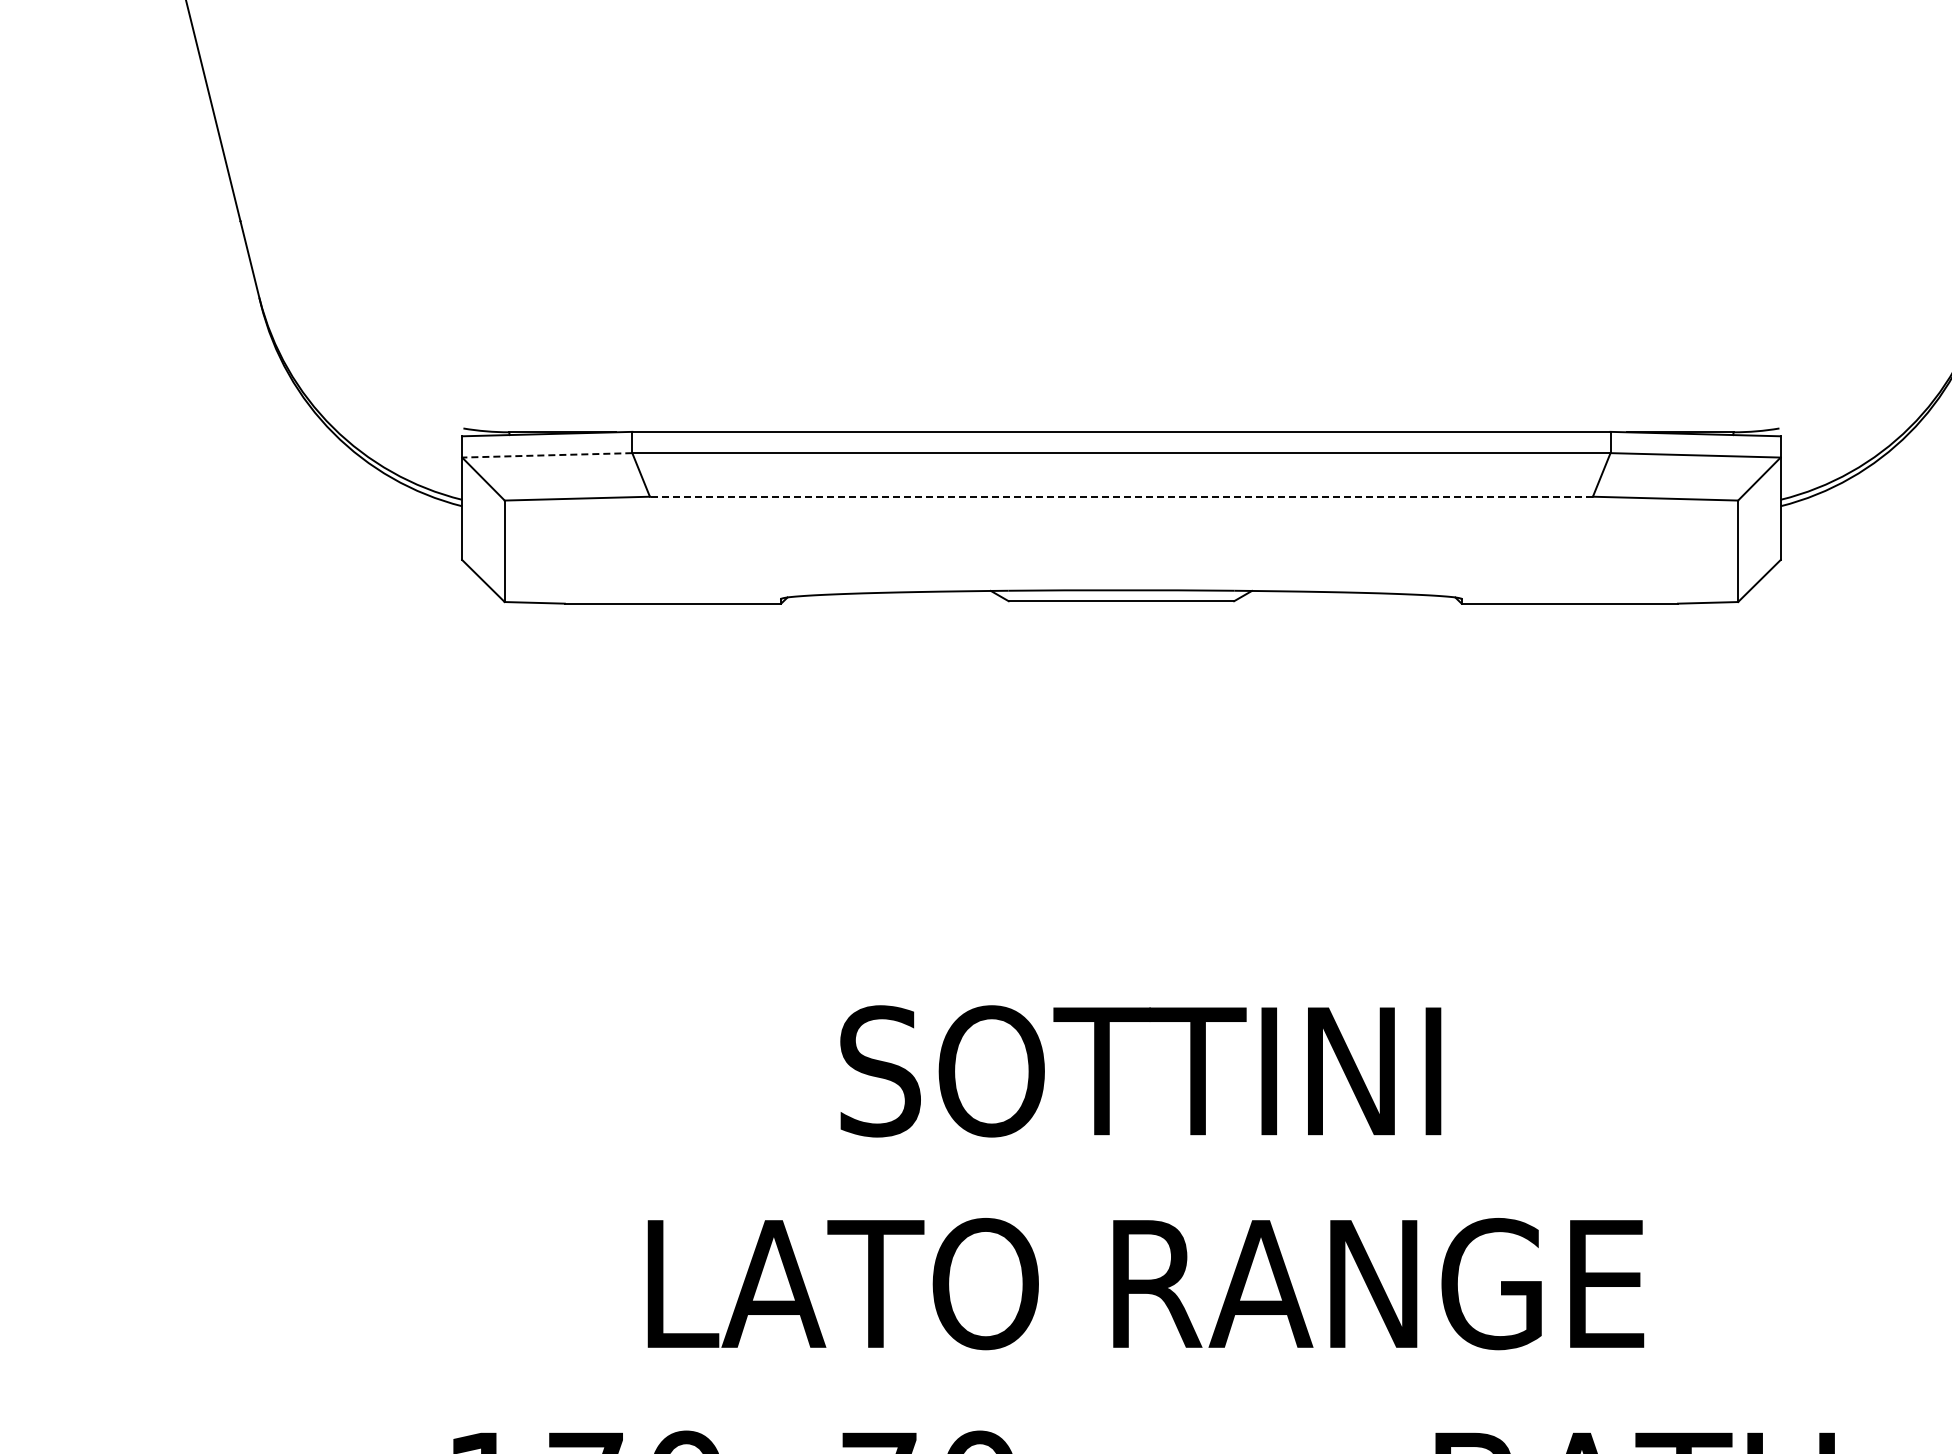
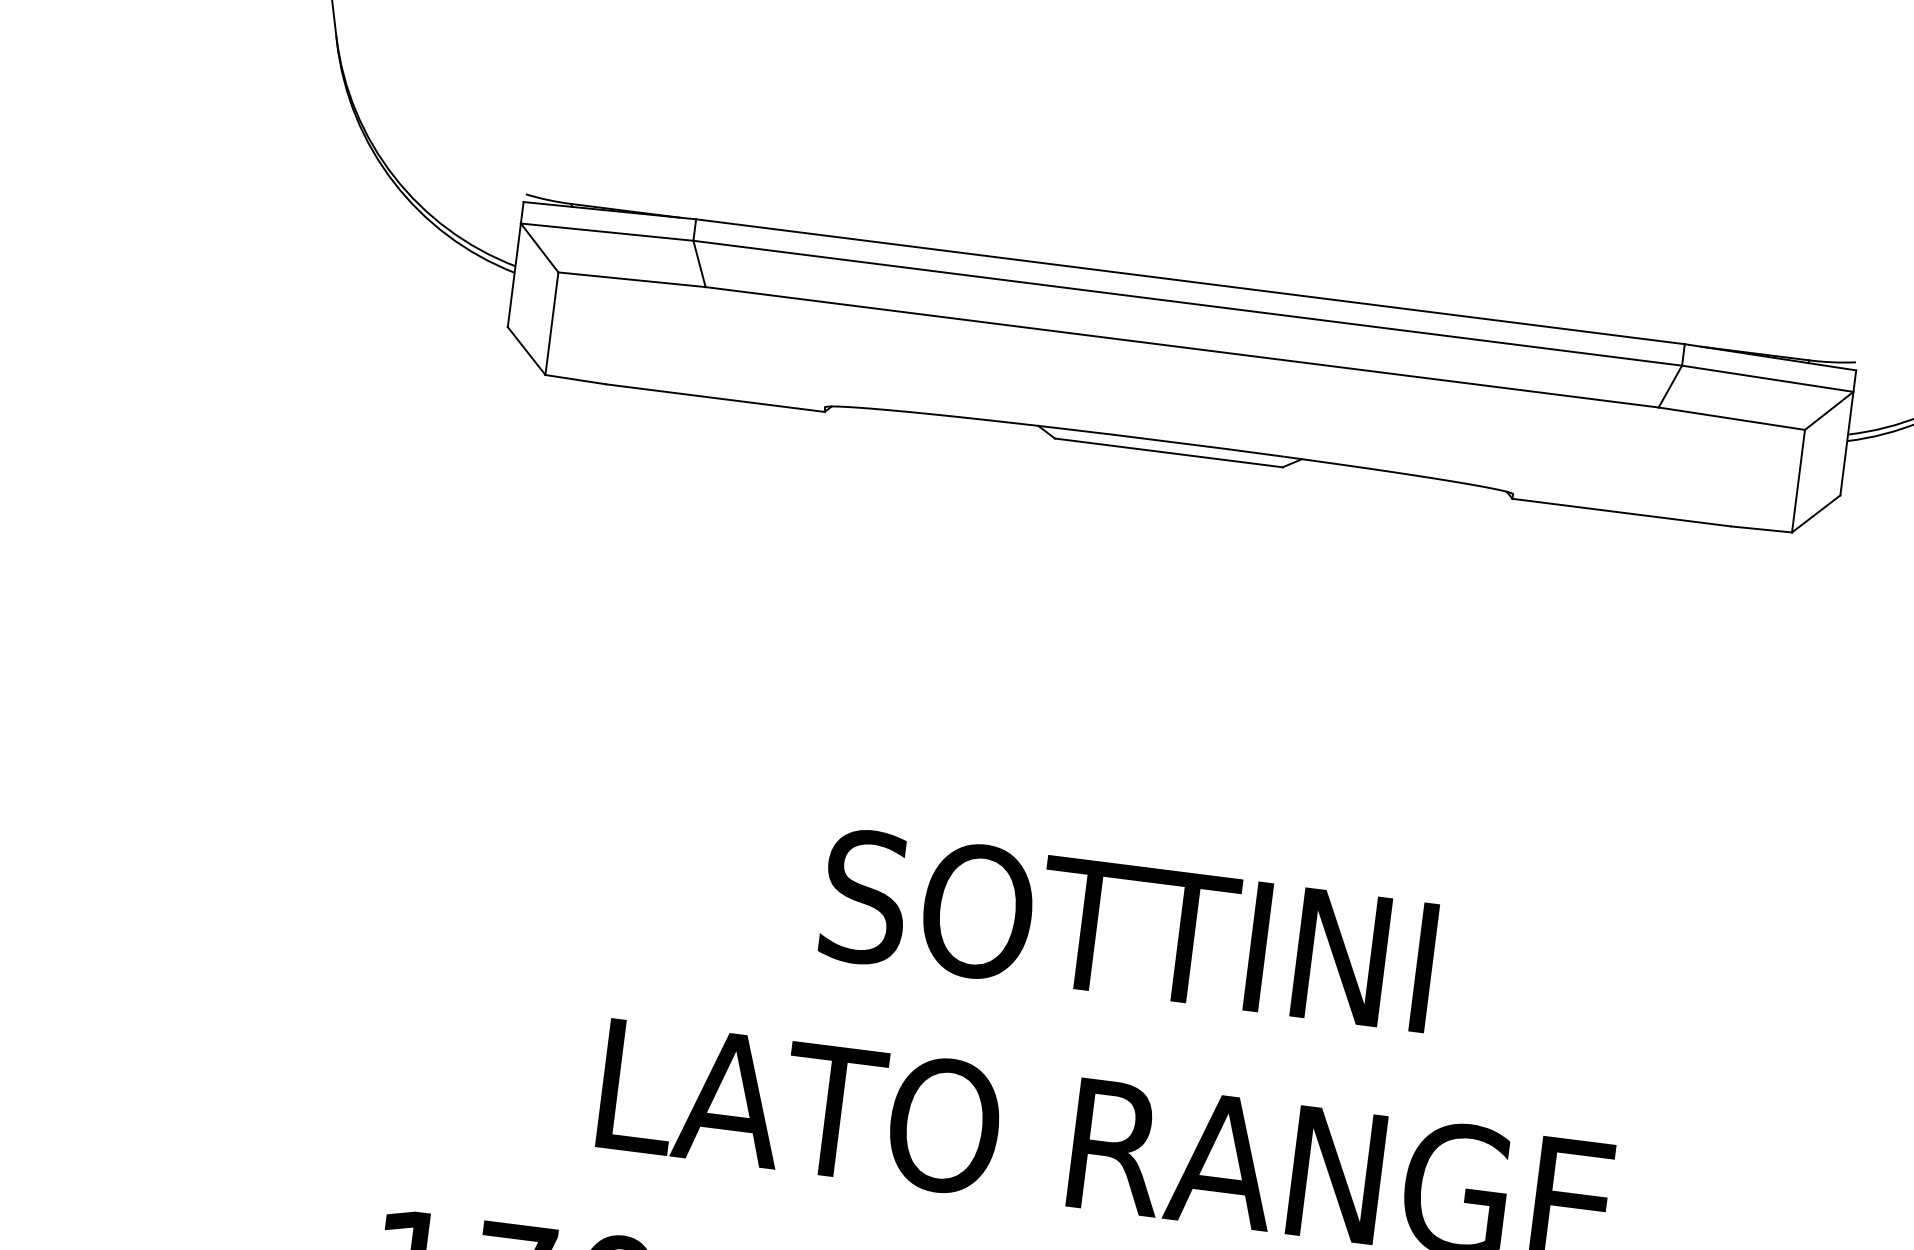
line: (546, 455) -> (606, 232), dashed -> solid
line: (1121, 496) -> (1182, 347), dashed -> solid

